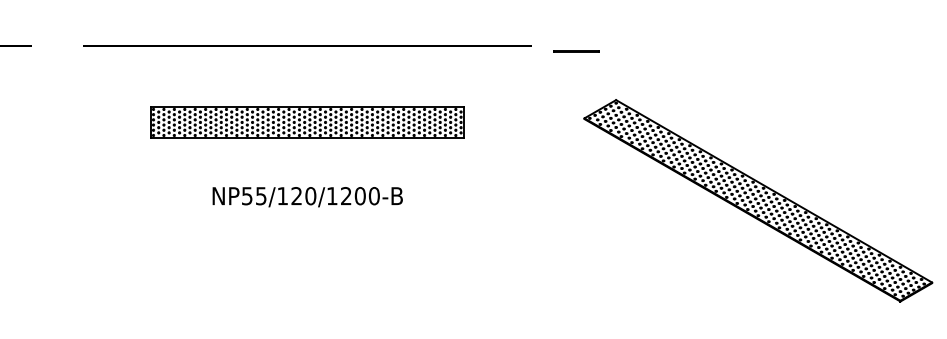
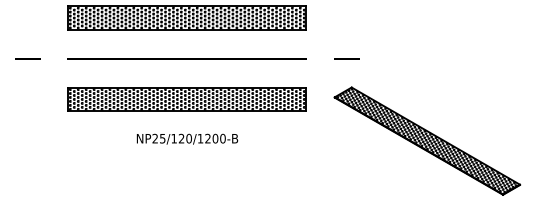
line: (576, 51) -> (346, 58), moved
part: (305, 122) -> (186, 99), size x1.43
text: (245, 195) -> (154, 138), NP55/120/1200-B -> NP25/120/1200-B

